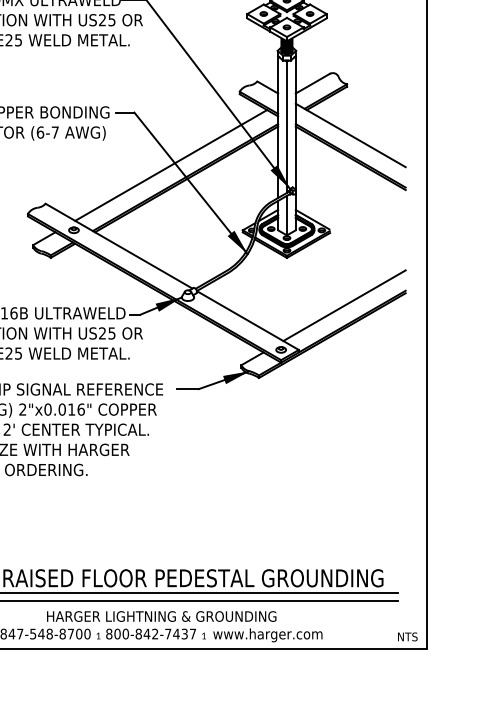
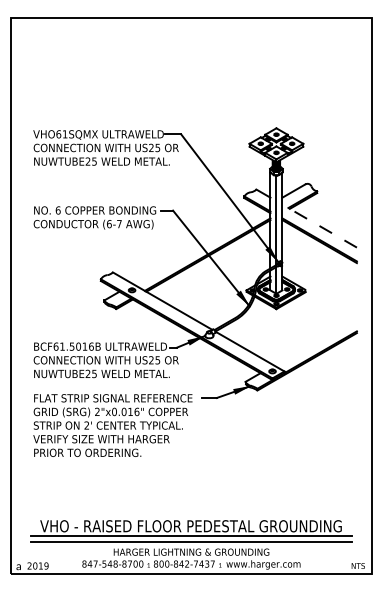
line: (350, 134) -> (319, 225), solid -> dashed
line: (170, 165) -> (197, 246), removed
line: (344, 305) -> (315, 341), removed

